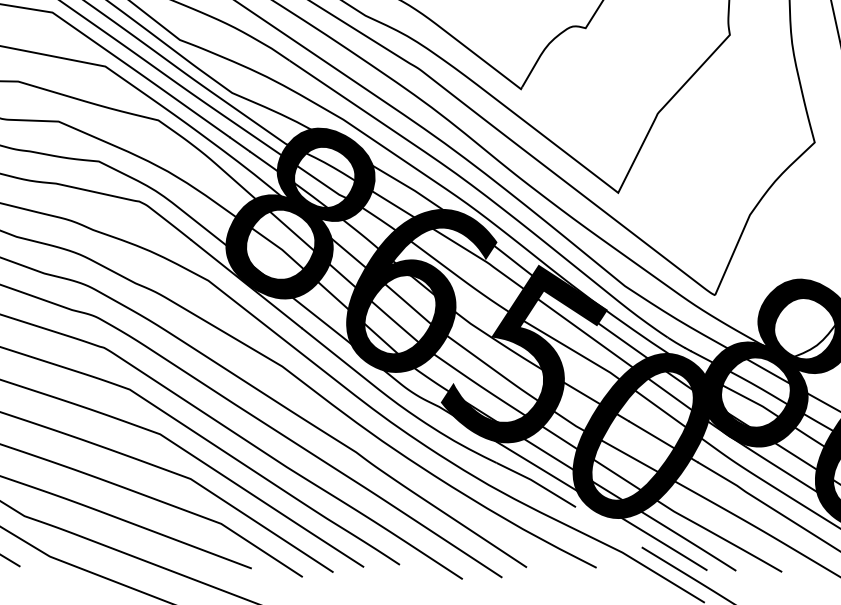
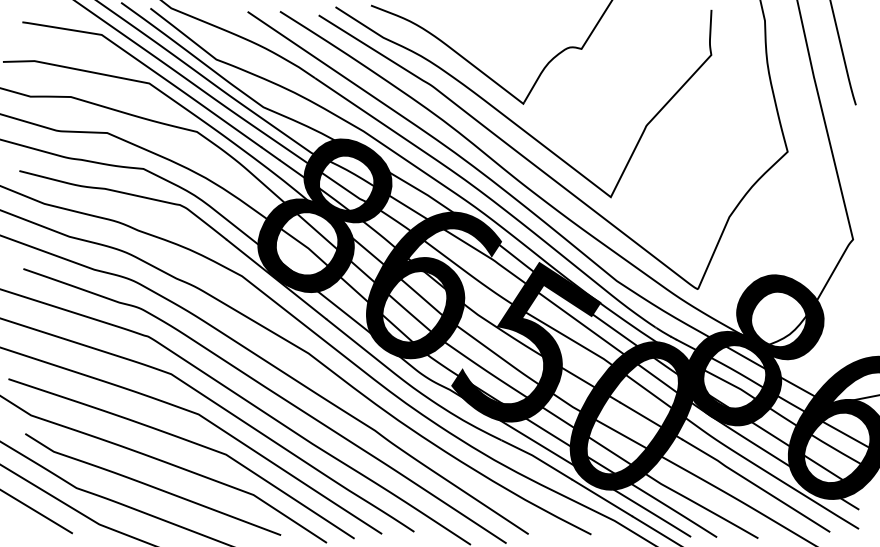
line: (608, 527) -> (602, 498), added

